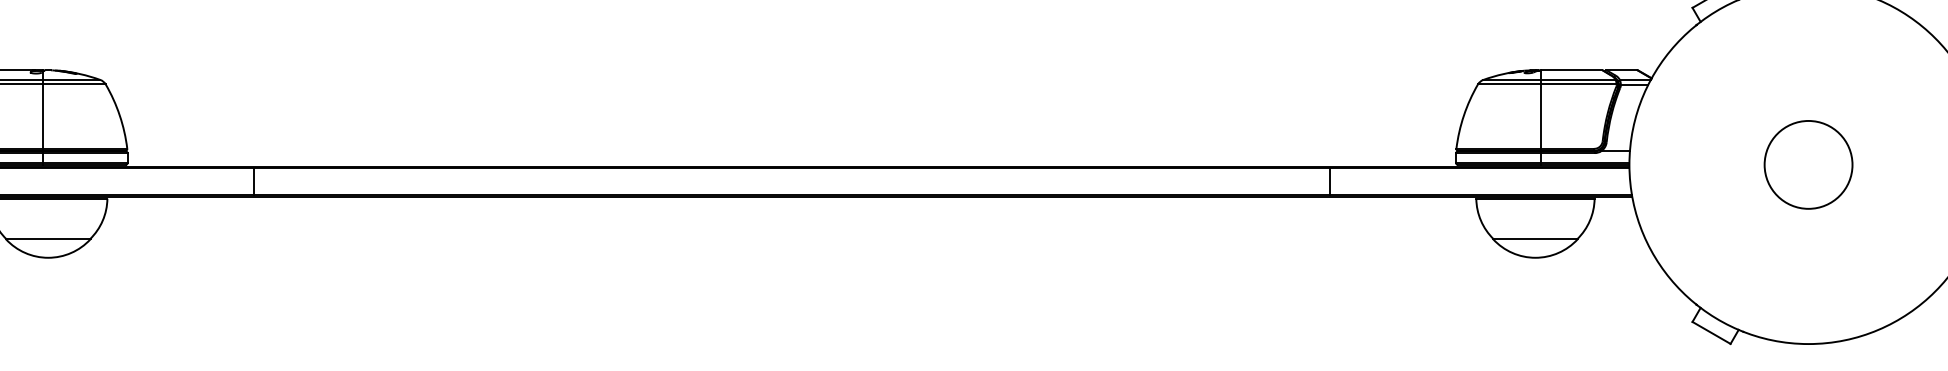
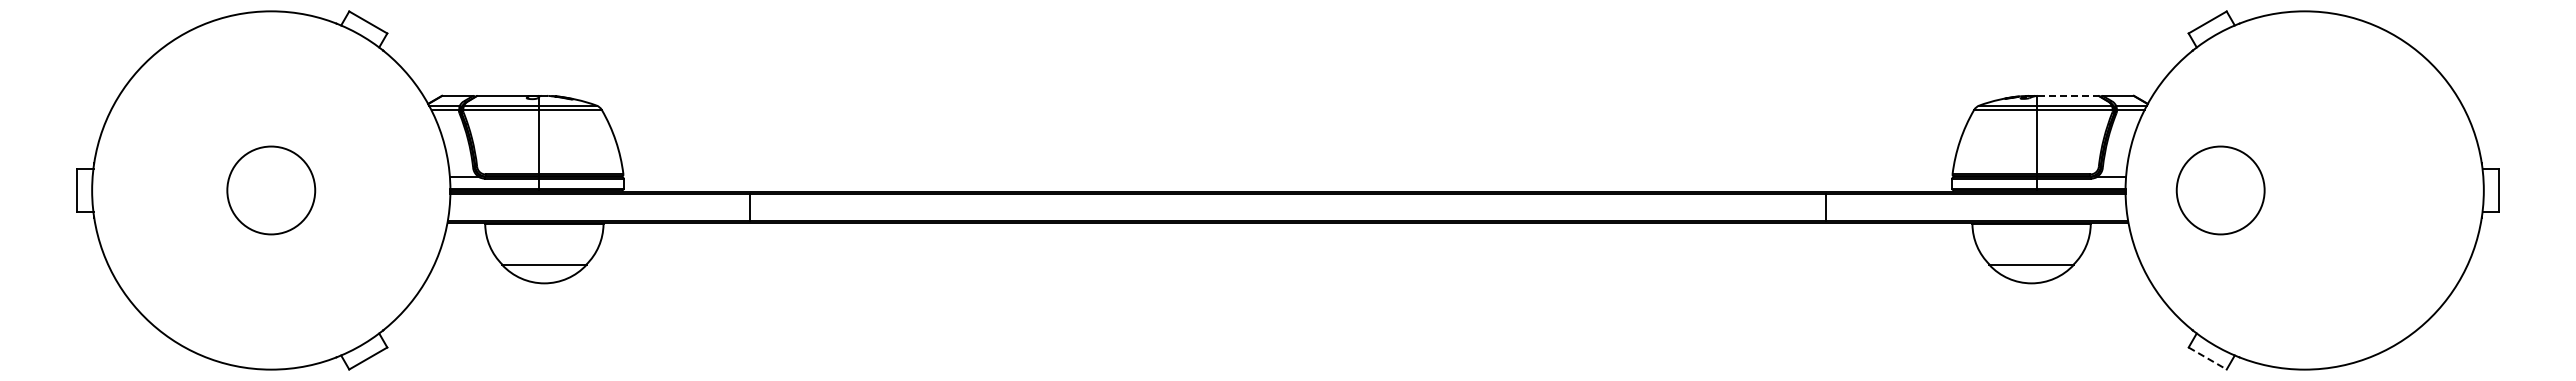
line: (1572, 69) -> (2068, 95), solid -> dashed
circle: (1808, 164) -> (2220, 190), moved
line: (1711, 332) -> (2207, 358), solid -> dashed

